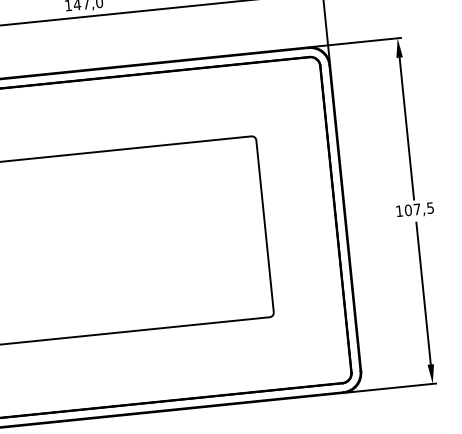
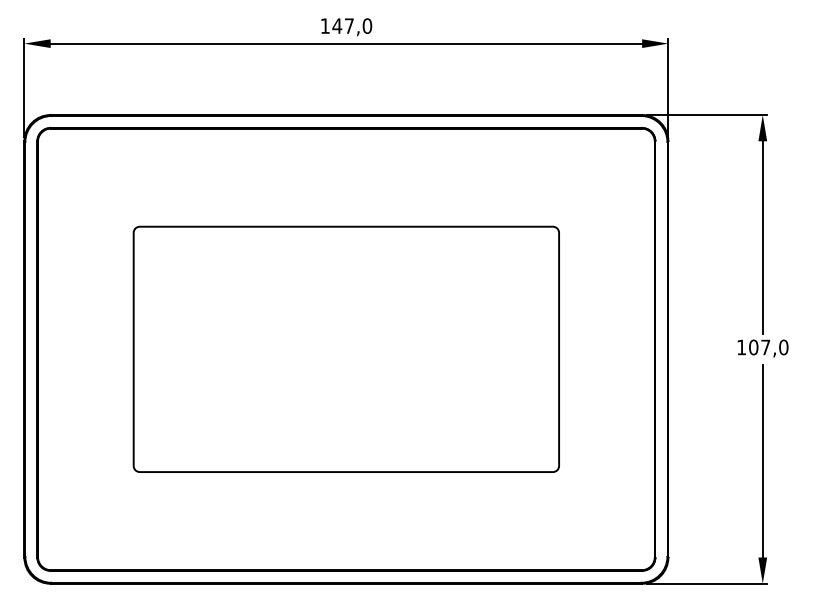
text: (430, 208) -> (783, 347), 107,5 -> 107,0

